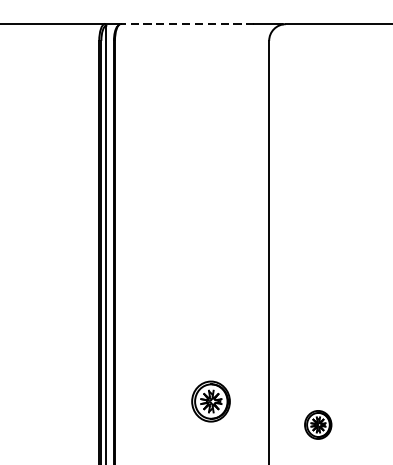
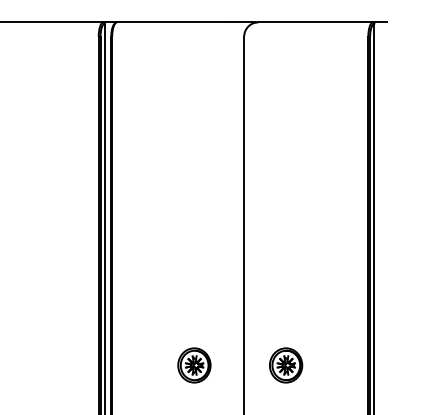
line: (186, 24) -> (173, 22), dashed -> solid
part: (211, 401) -> (194, 365), moved
part: (318, 424) -> (286, 365), size x1.43

